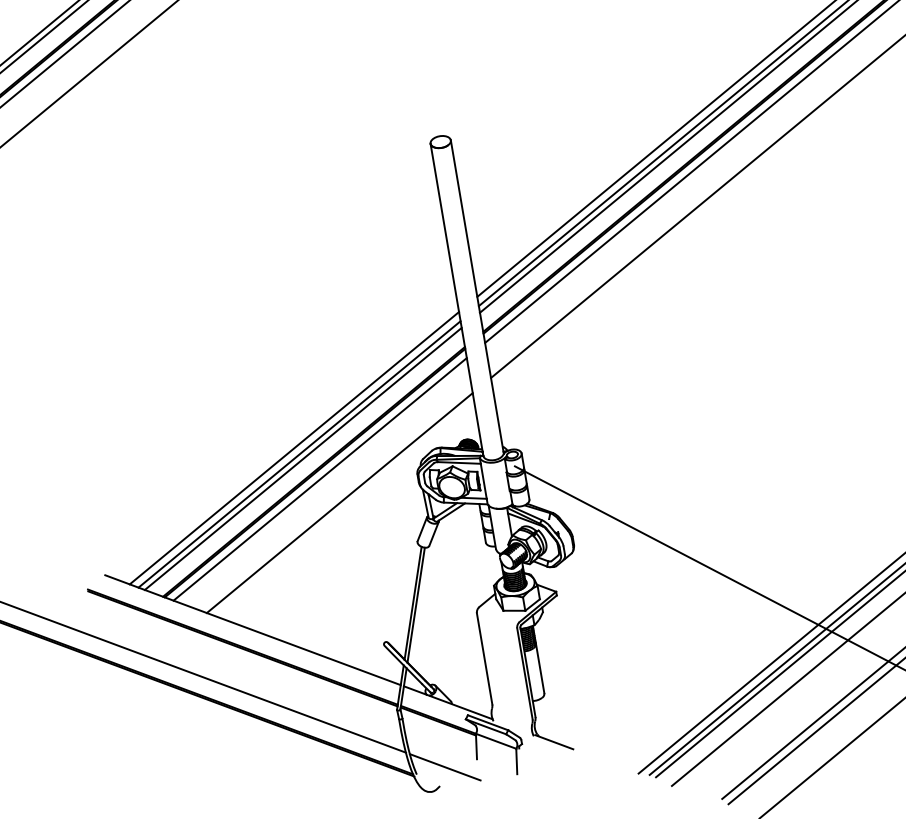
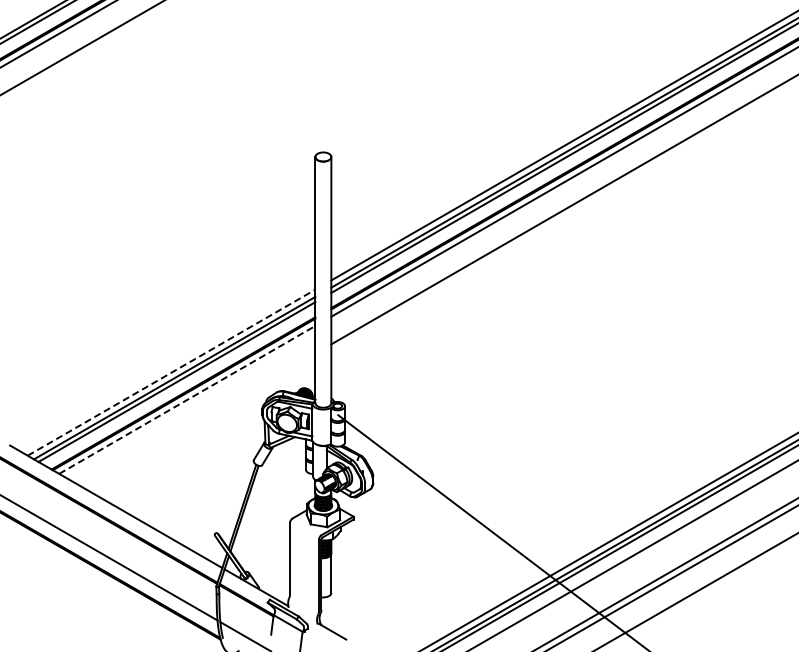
line: (295, 447) -> (172, 372), solid -> dashed
line: (320, 478) -> (187, 399), solid -> dashed
line: (340, 502) -> (199, 420), removed

